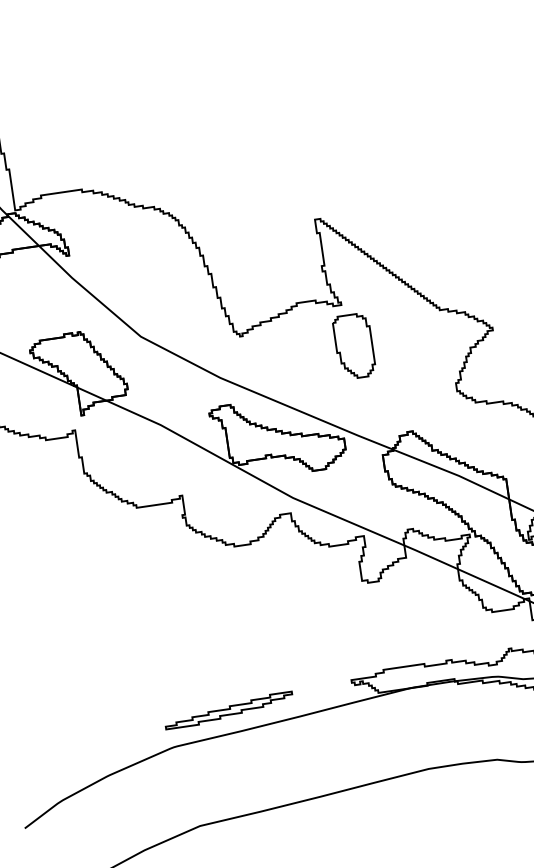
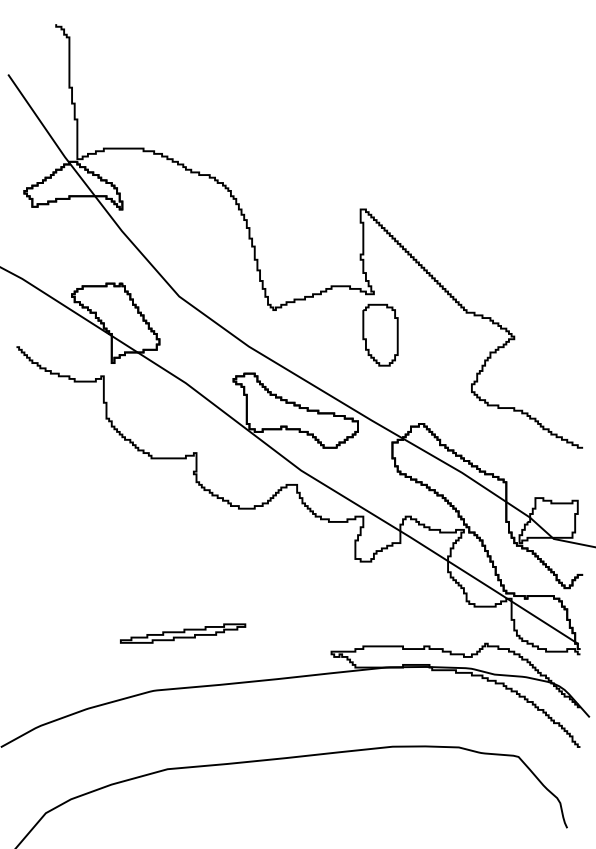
part: (229, 710) -> (183, 633), moved

